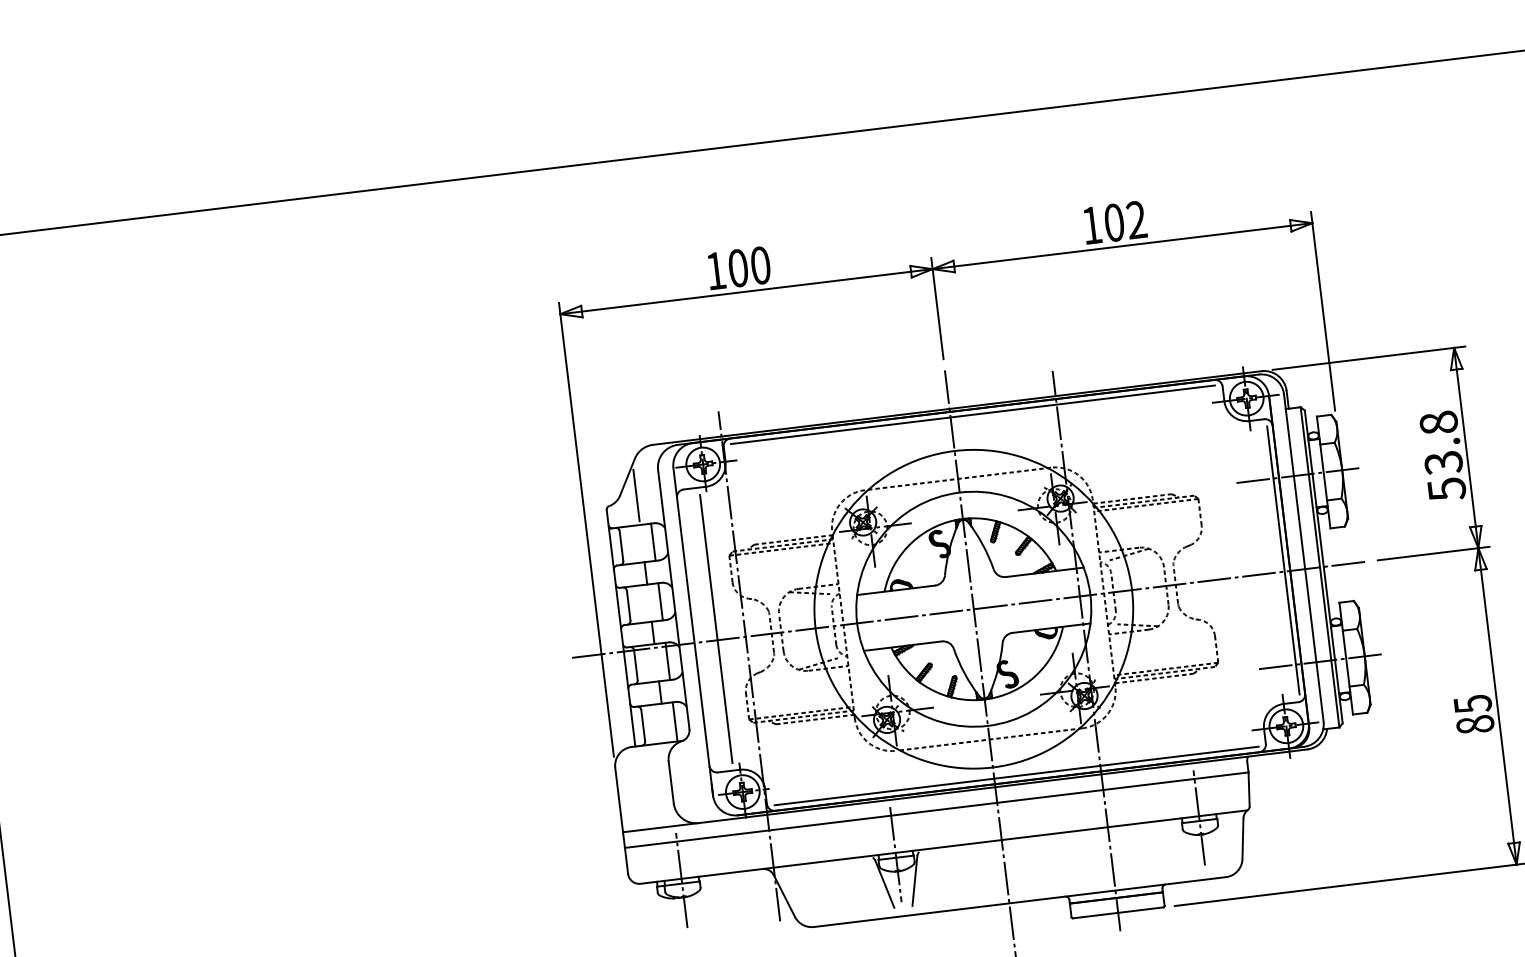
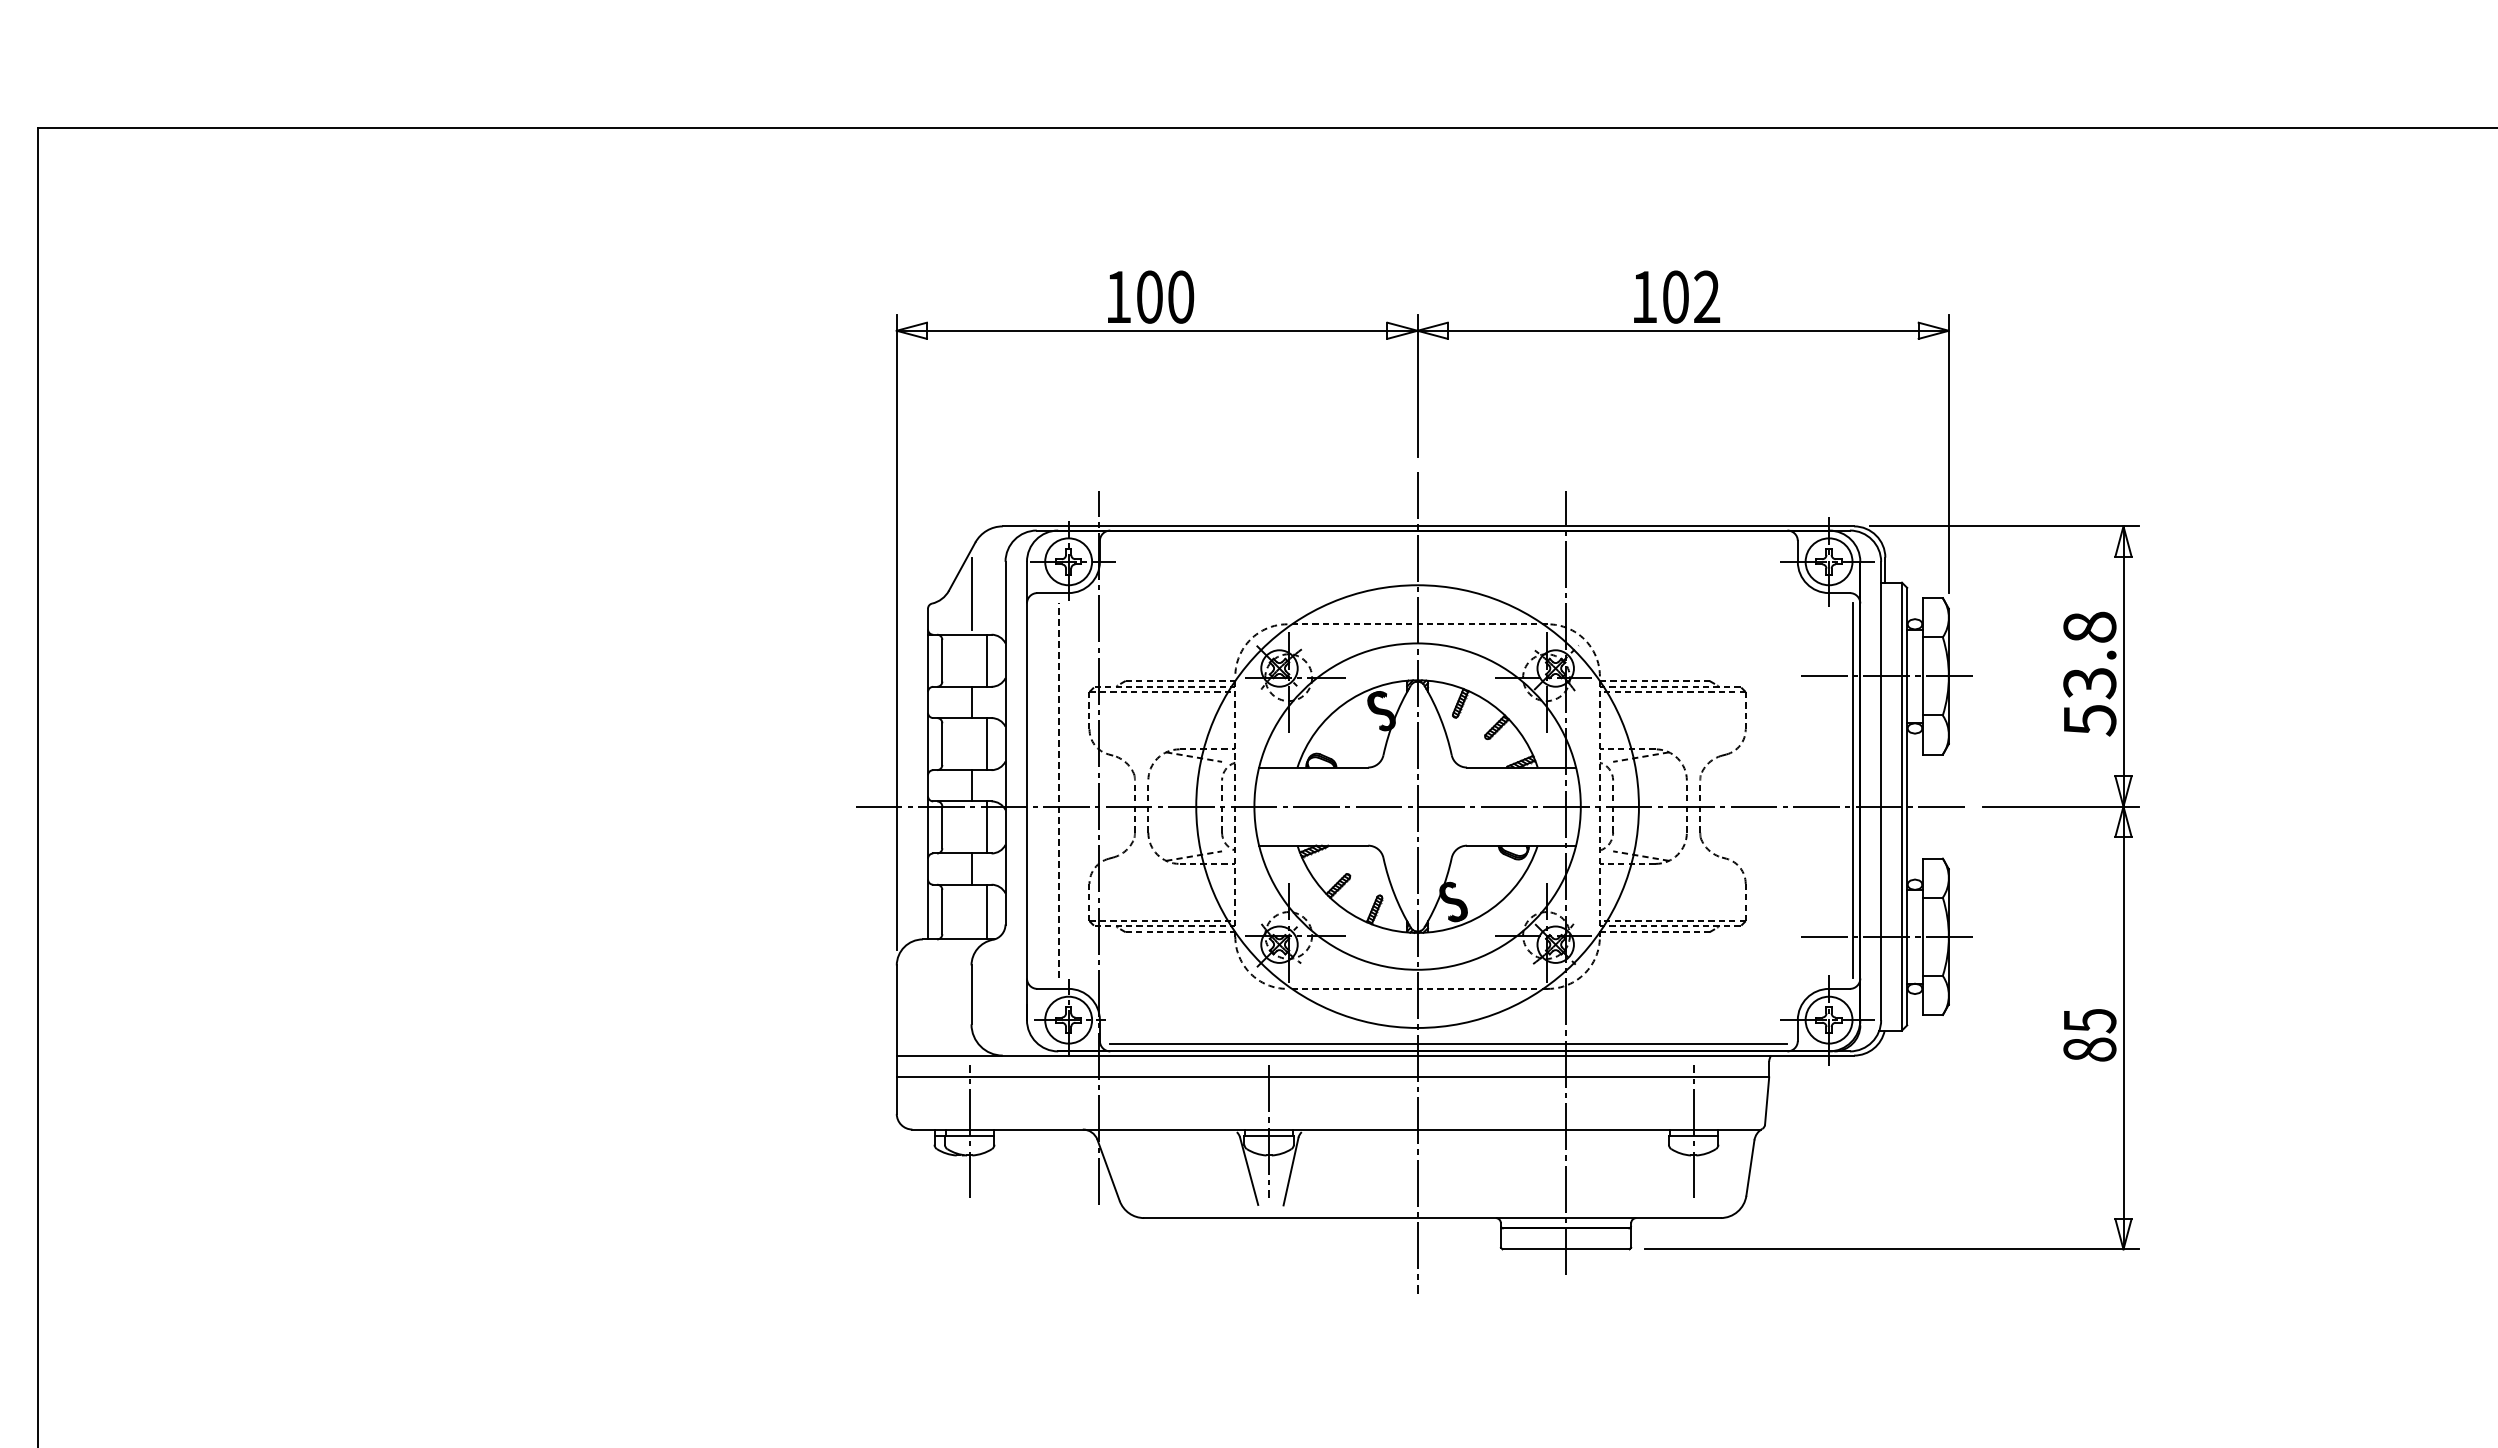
line: (972, 414) -> (1448, 538), removed
line: (716, 628) -> (1059, 790), solid -> dashed

